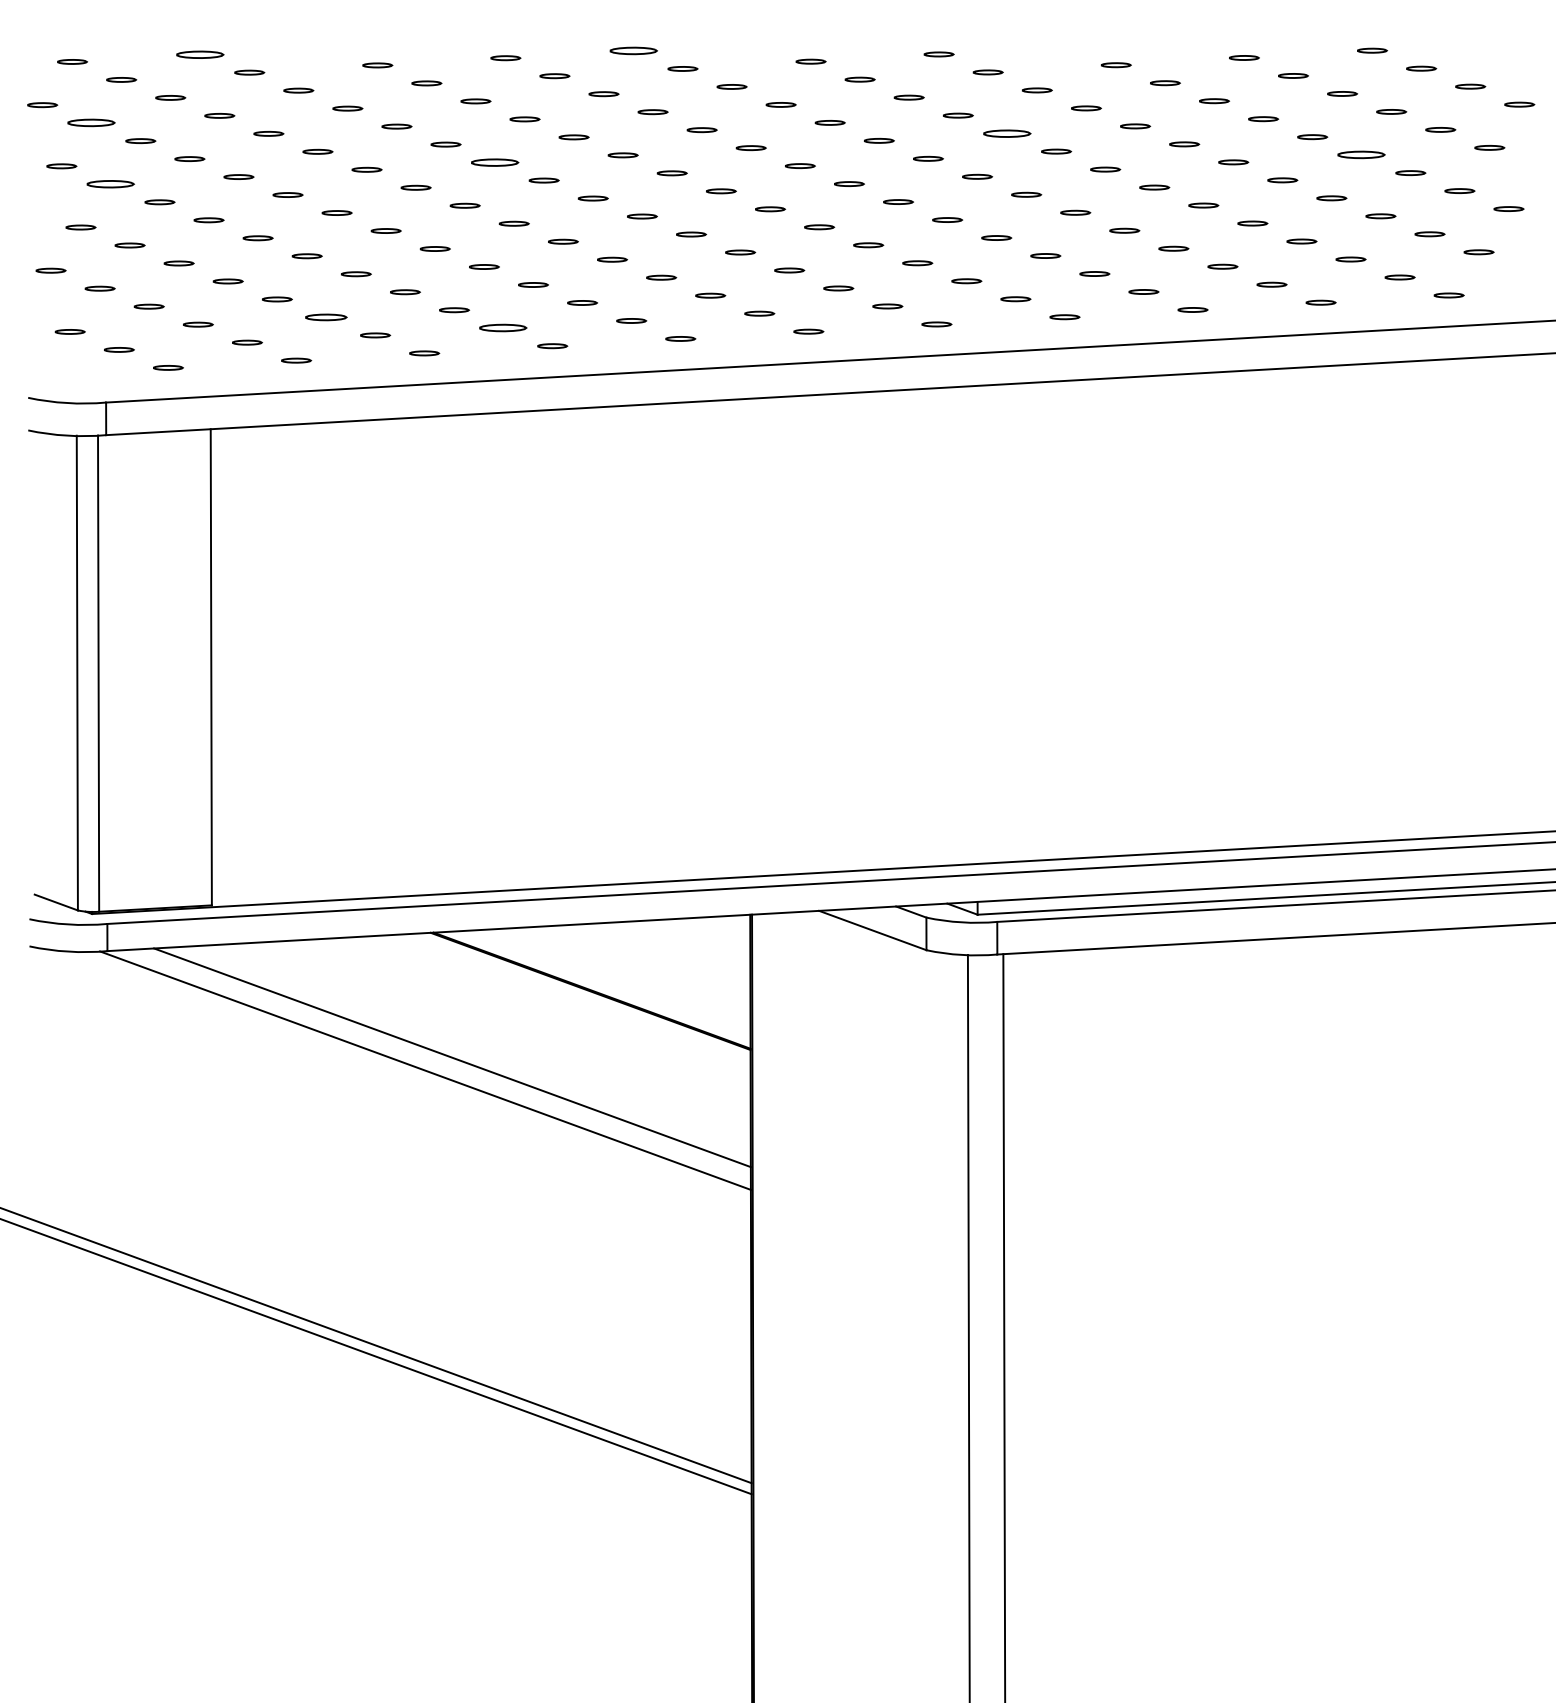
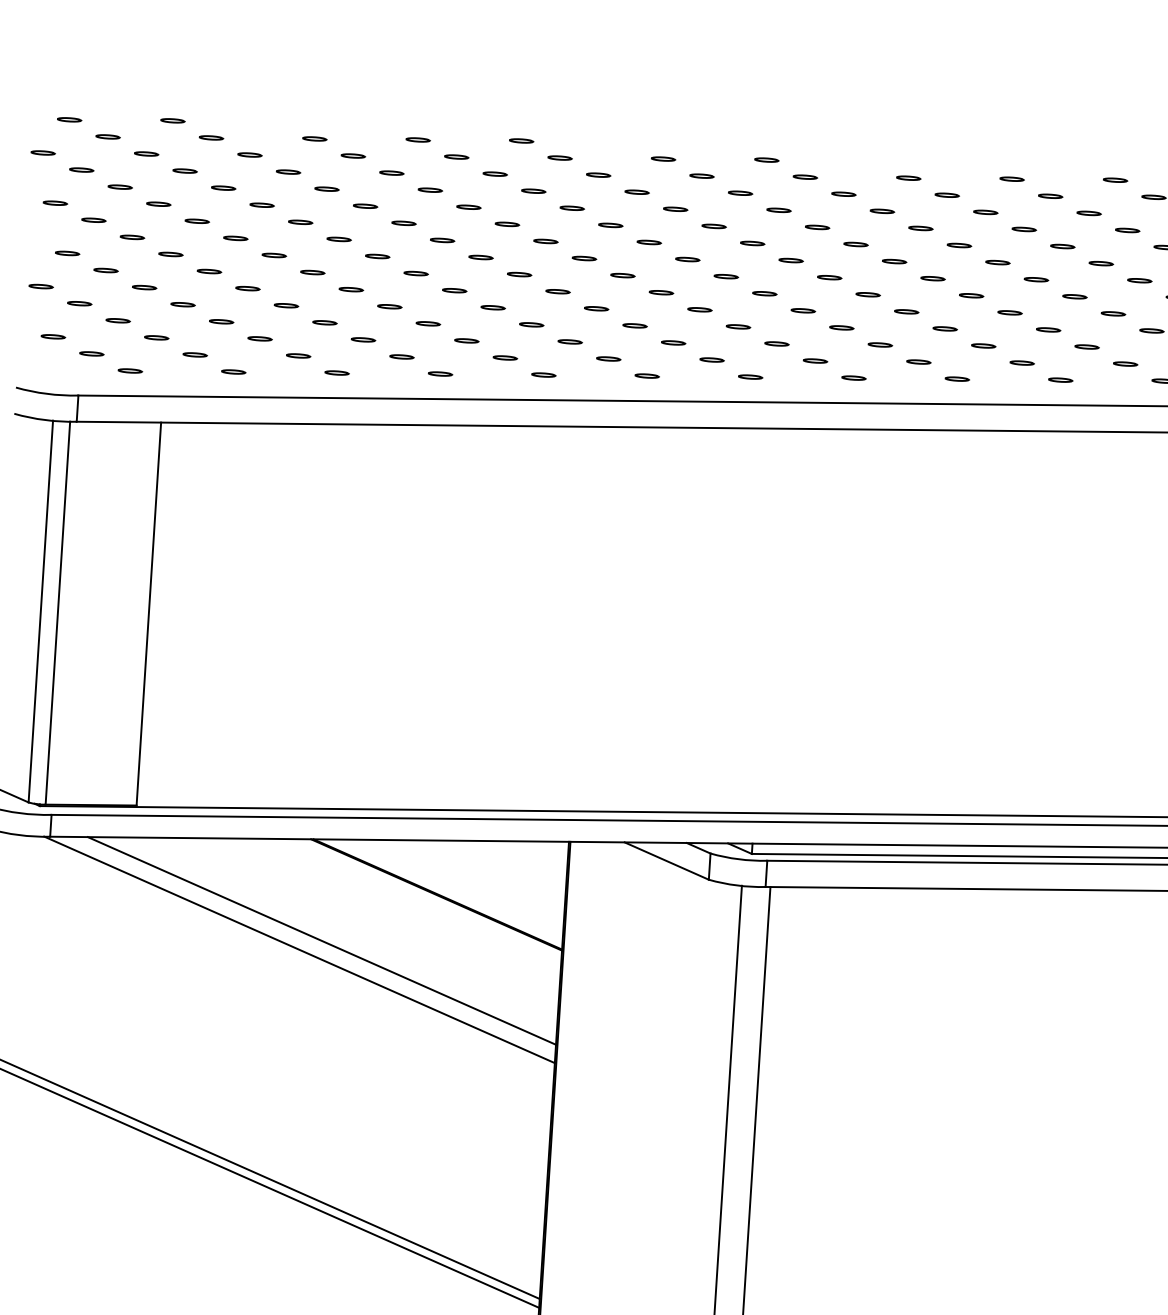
part: (633, 50) -> (521, 140), size x0.62
part: (200, 54) -> (172, 120), size x0.62
part: (91, 123) -> (81, 170), size x0.62
part: (1007, 133) -> (817, 227), size x0.62
part: (1361, 155) -> (1101, 263), size x0.62
part: (494, 162) -> (403, 223), size x0.62
part: (110, 184) -> (93, 220), size x0.62
part: (326, 317) -> (260, 338), size x0.71
part: (503, 328) -> (401, 357), size x0.62

